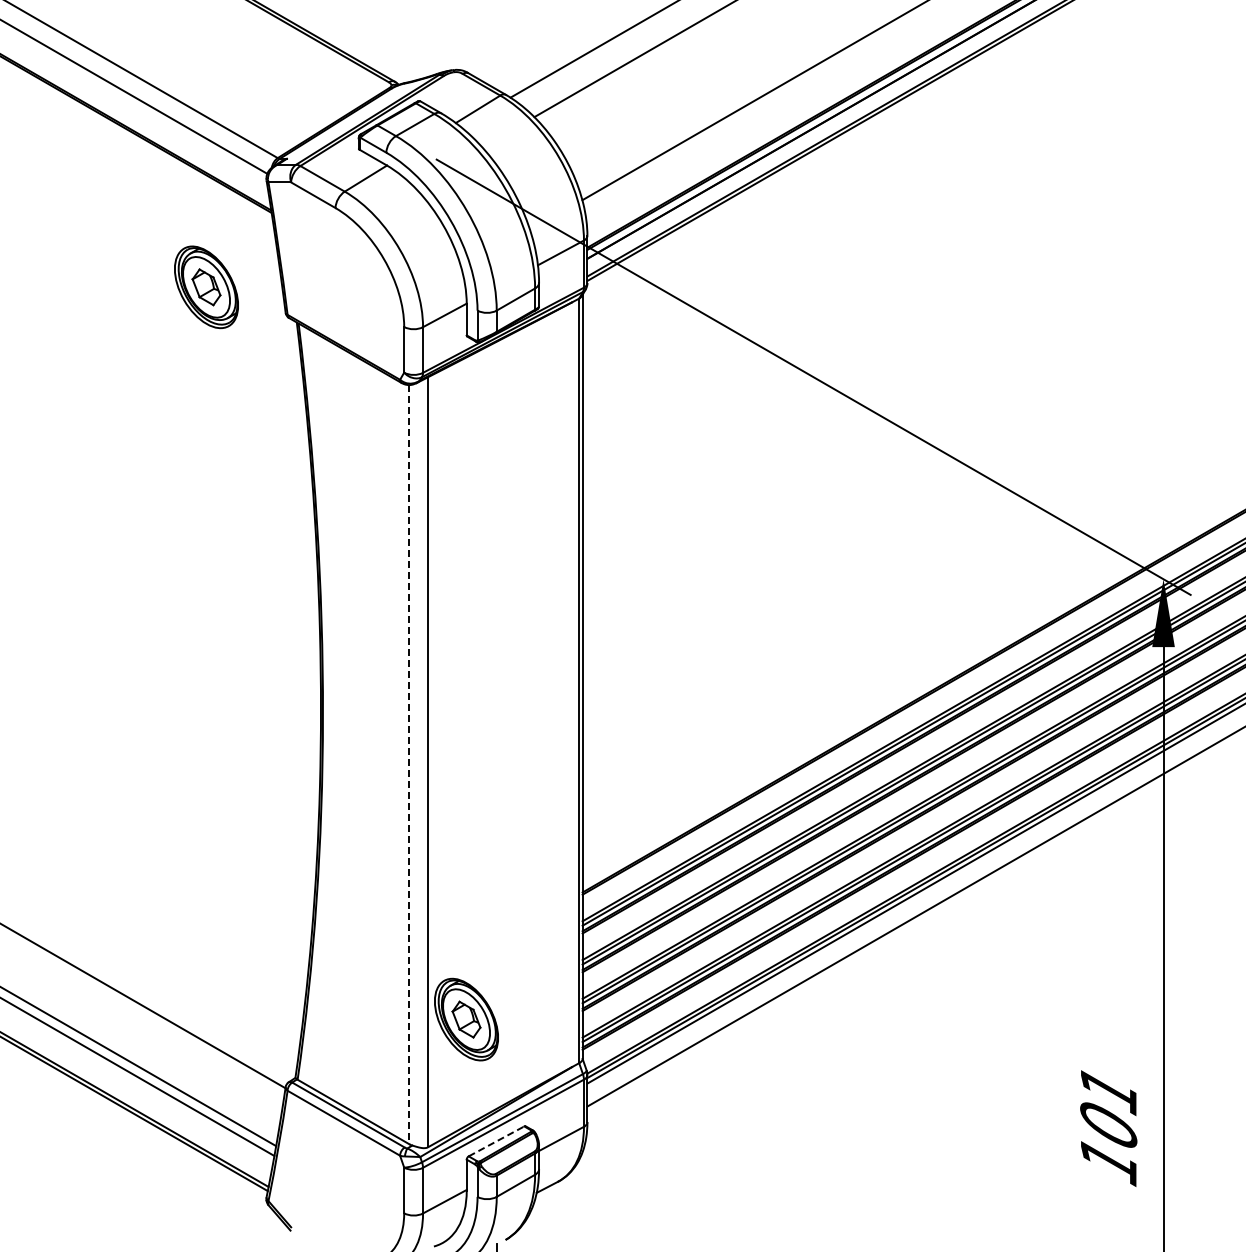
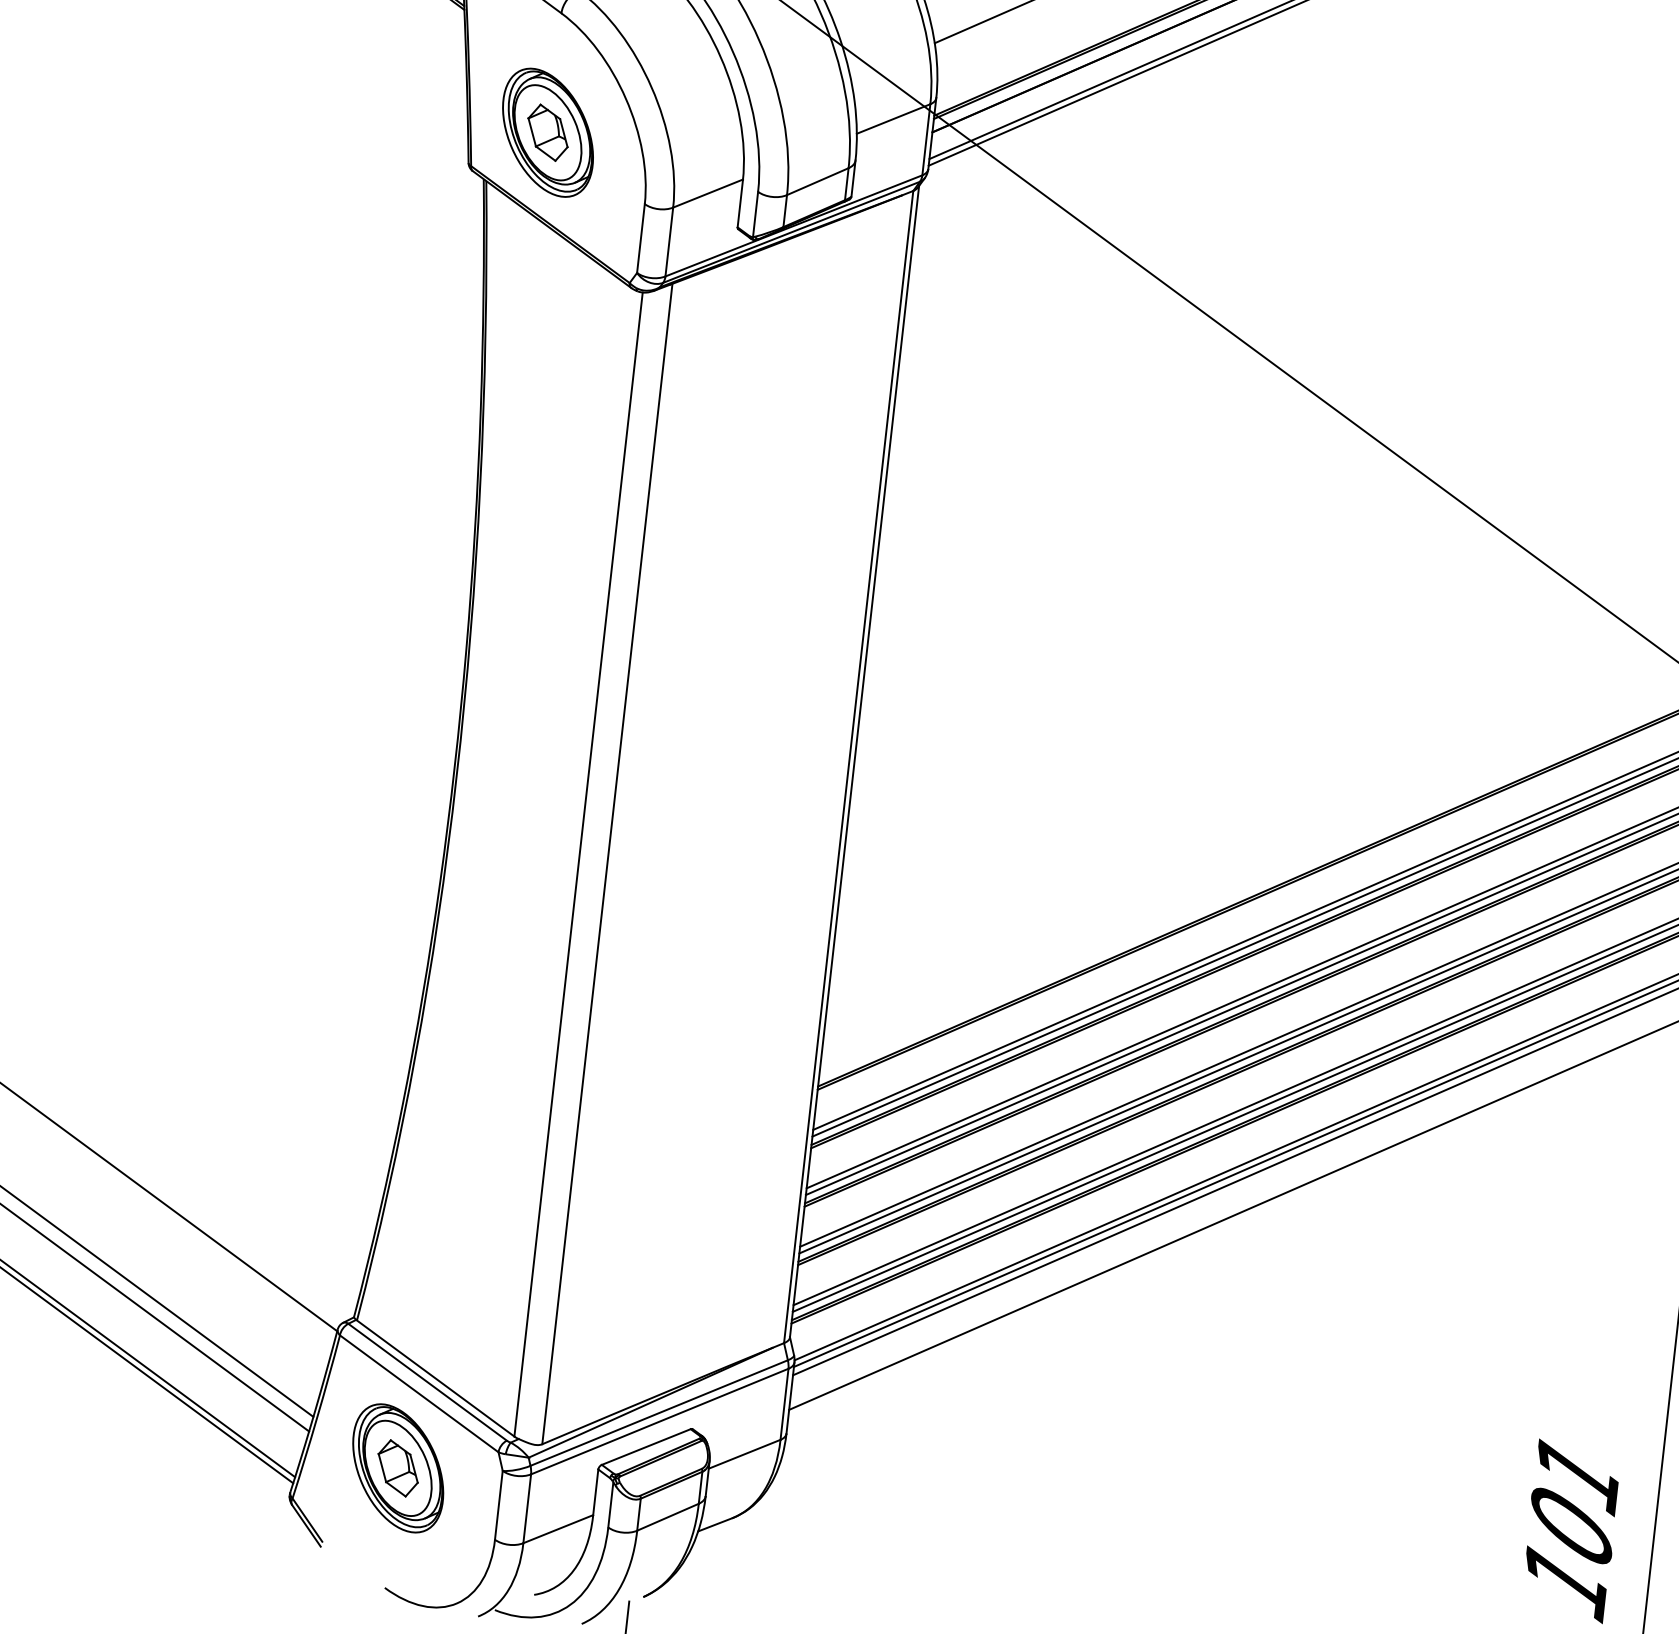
part: (206, 287) -> (547, 133), moved
line: (409, 764) -> (578, 864), dashed -> solid
part: (466, 1019) -> (398, 1468), moved
line: (496, 1141) -> (646, 1447), dashed -> solid

